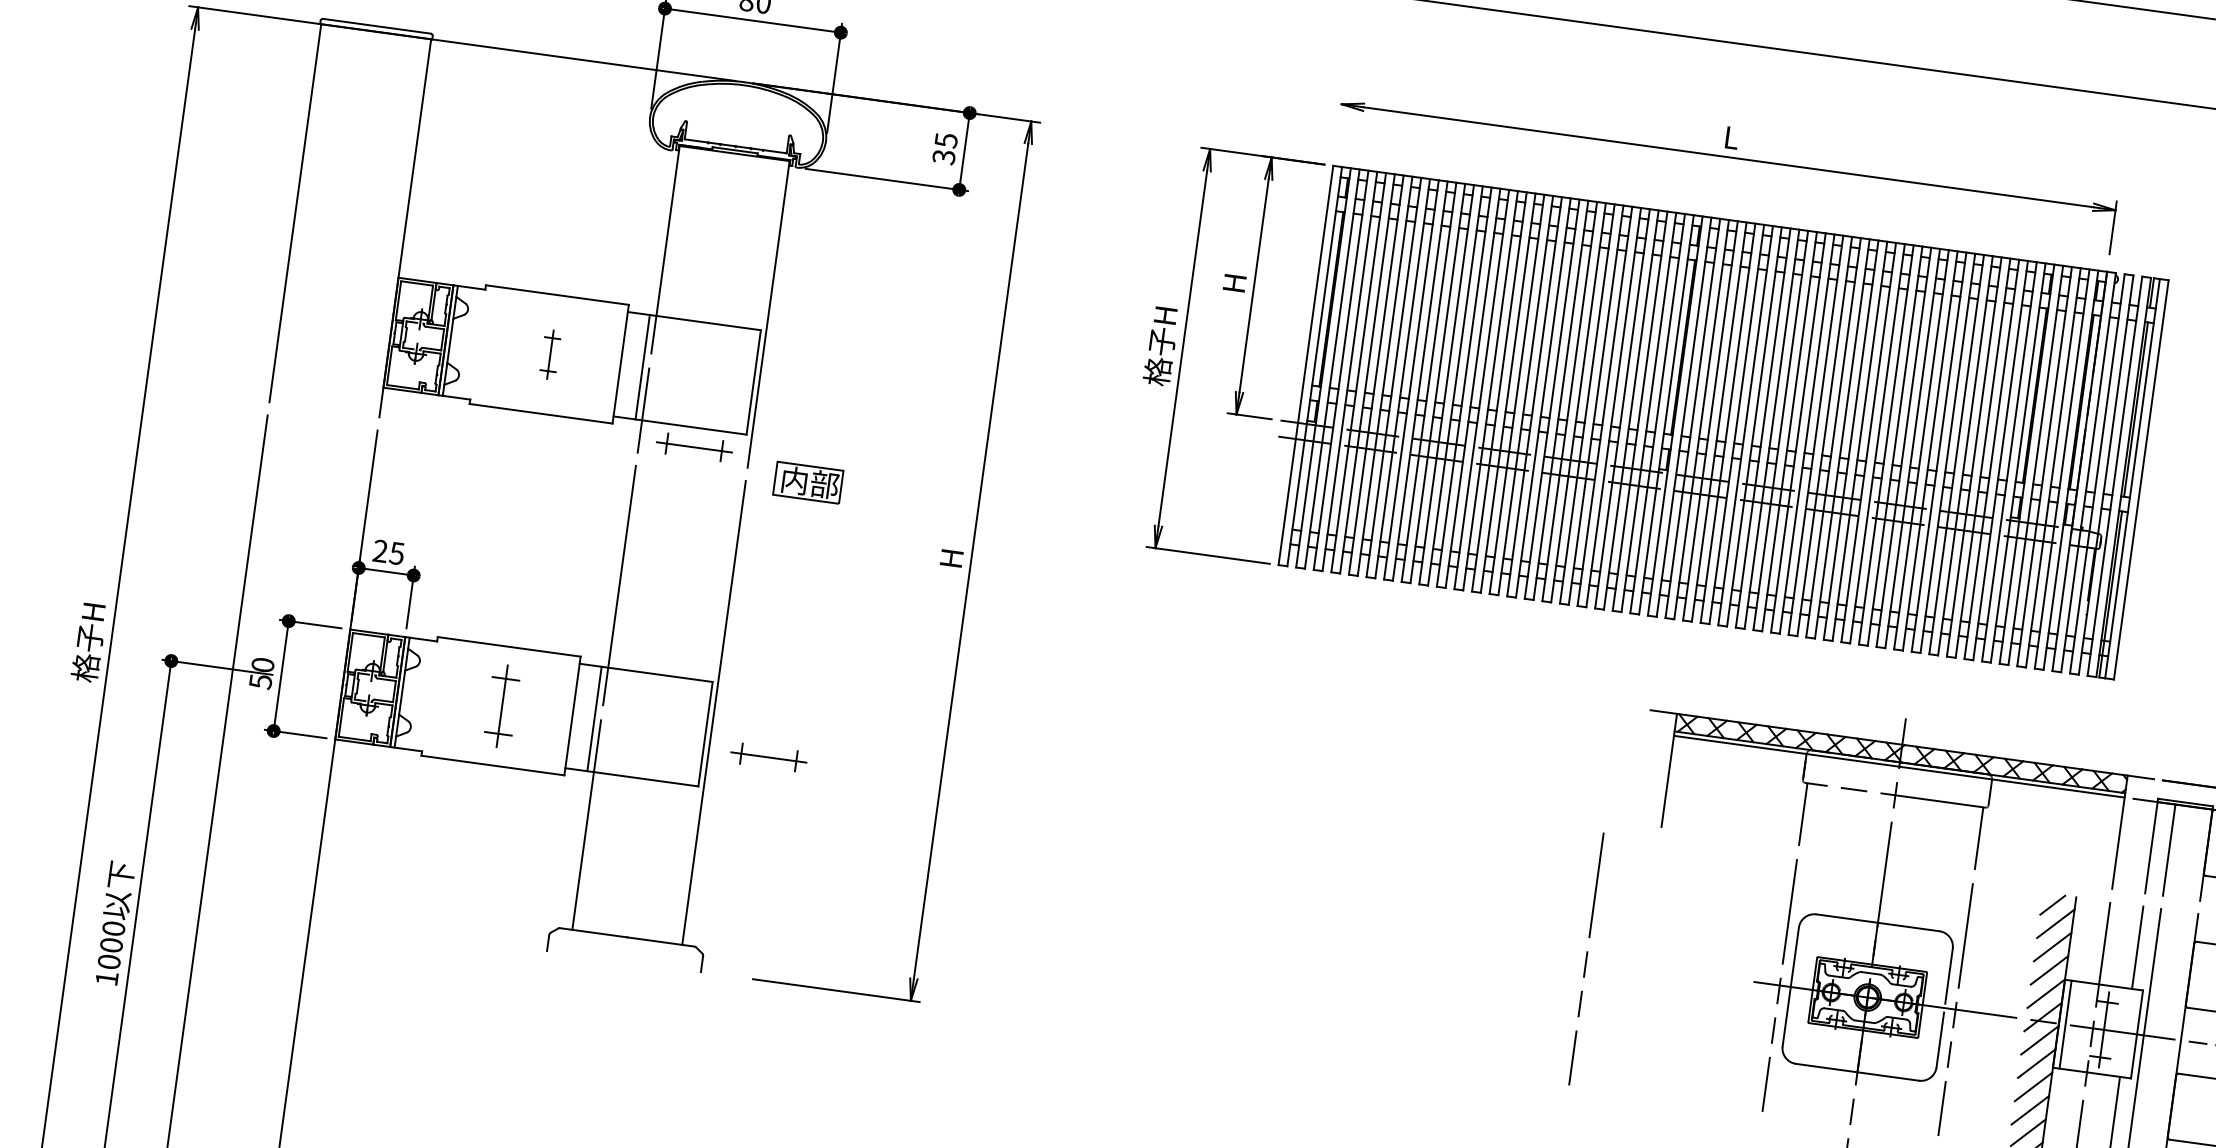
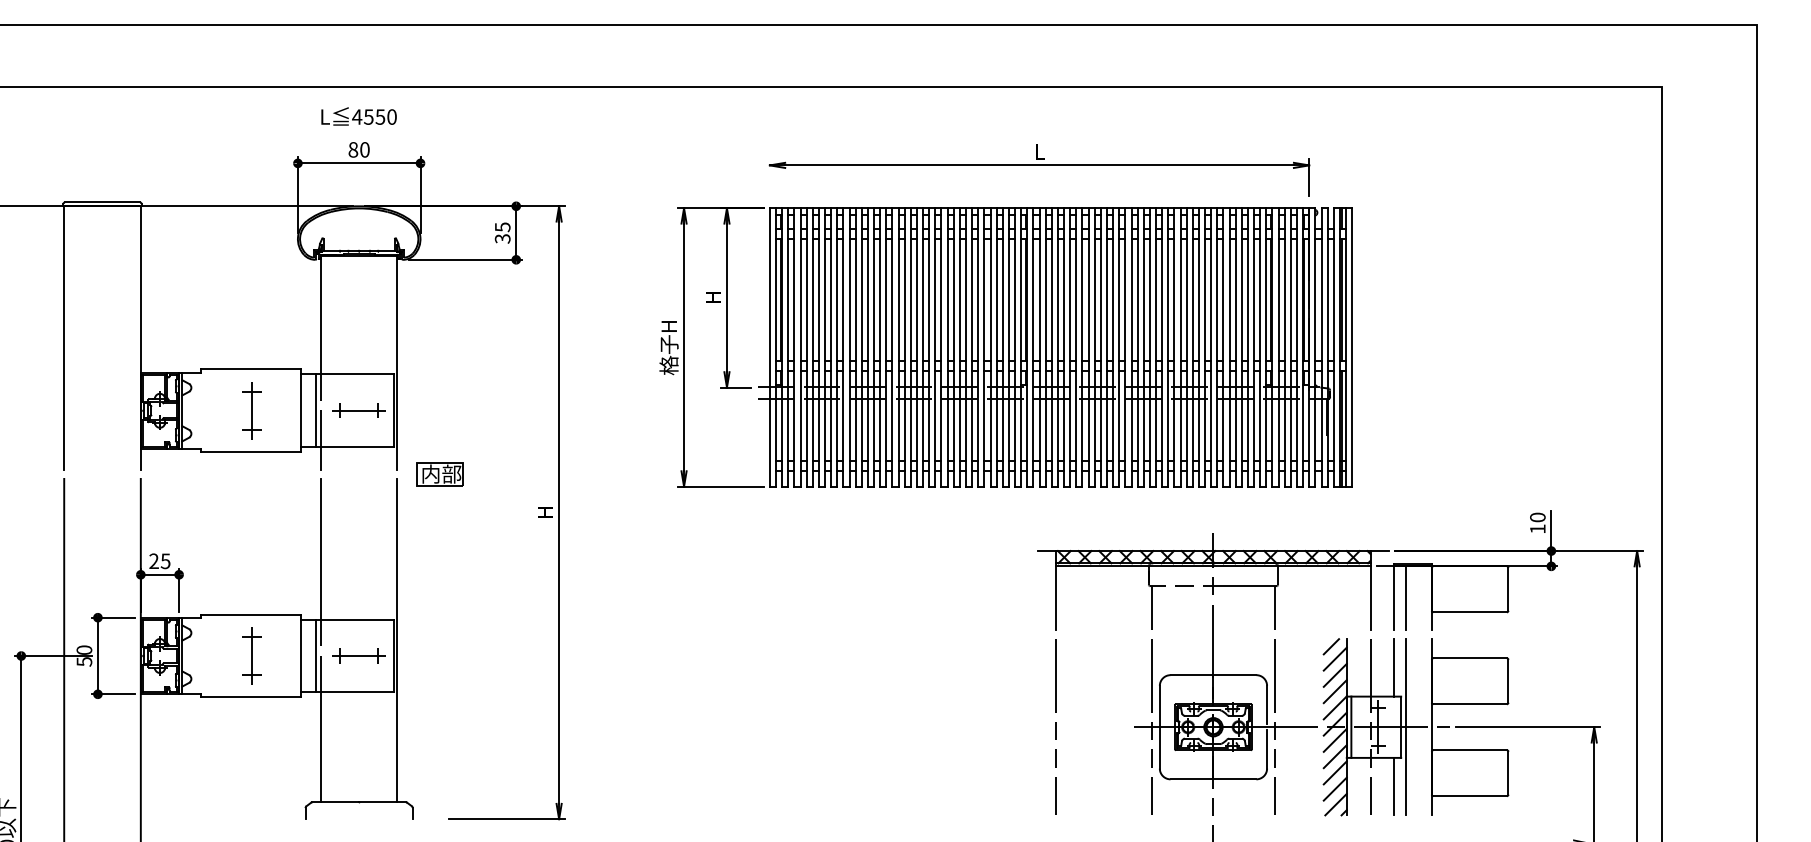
part: (549, 354) -> (251, 410), size x1.67
part: (693, 446) -> (358, 410), moved
part: (768, 756) -> (358, 655), moved
line: (1585, 957) -> (1055, 726), moved

